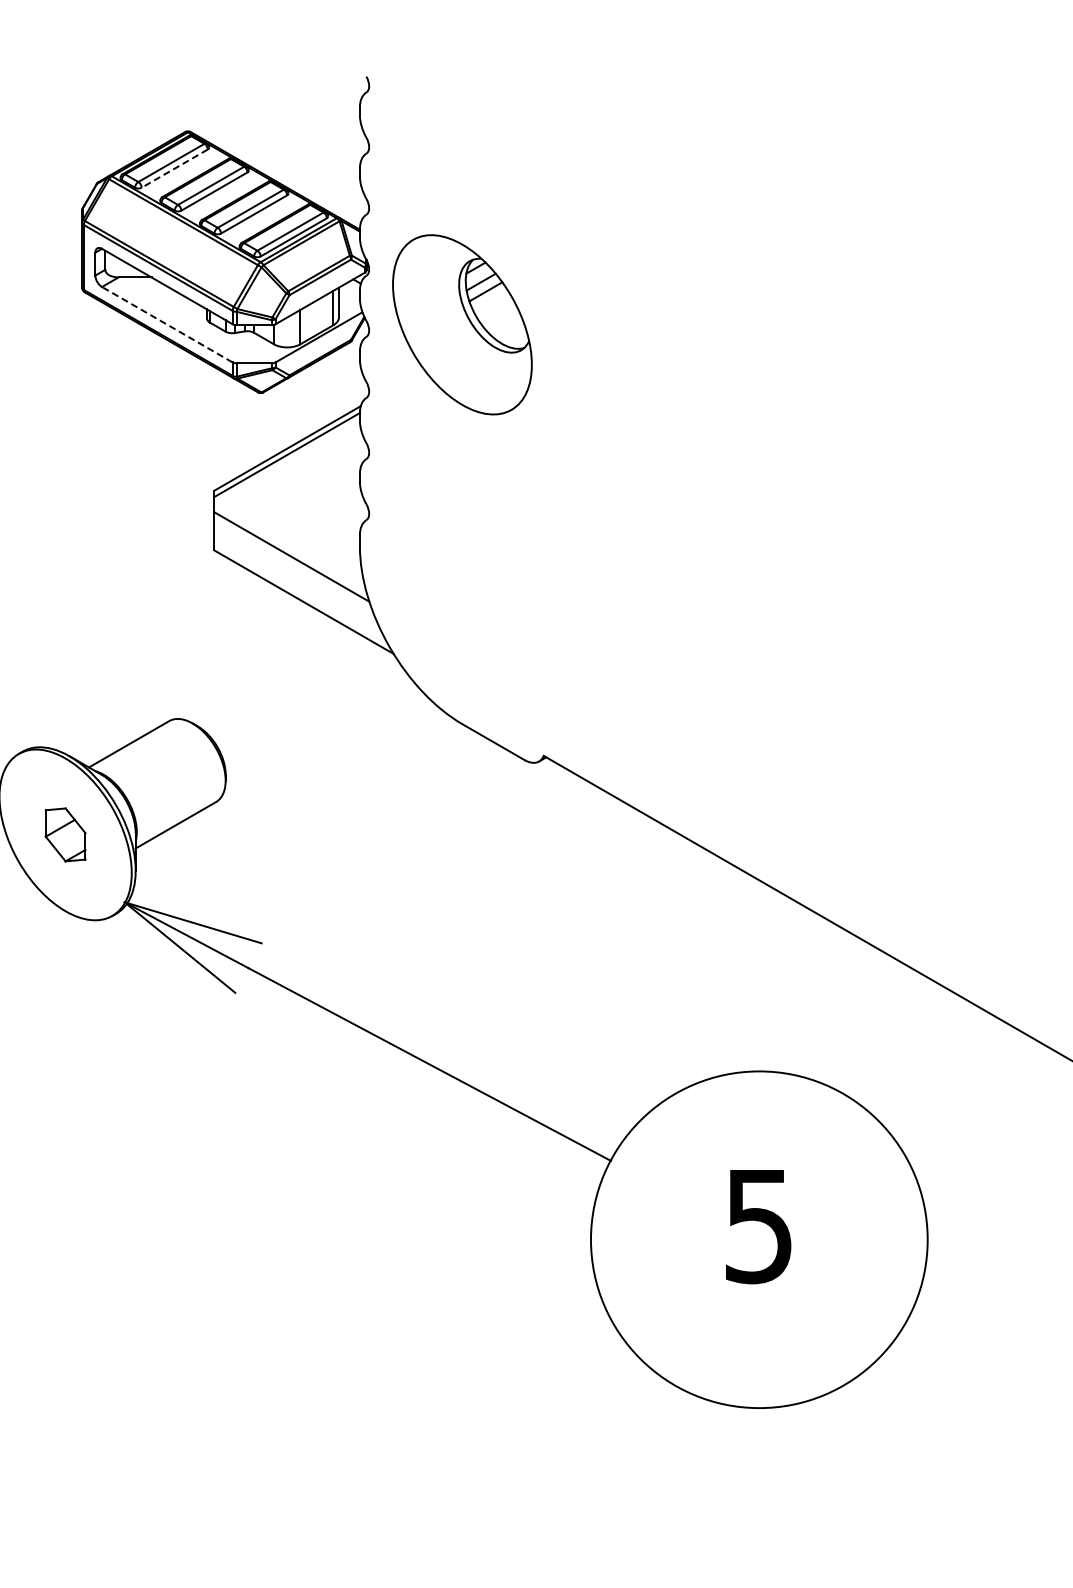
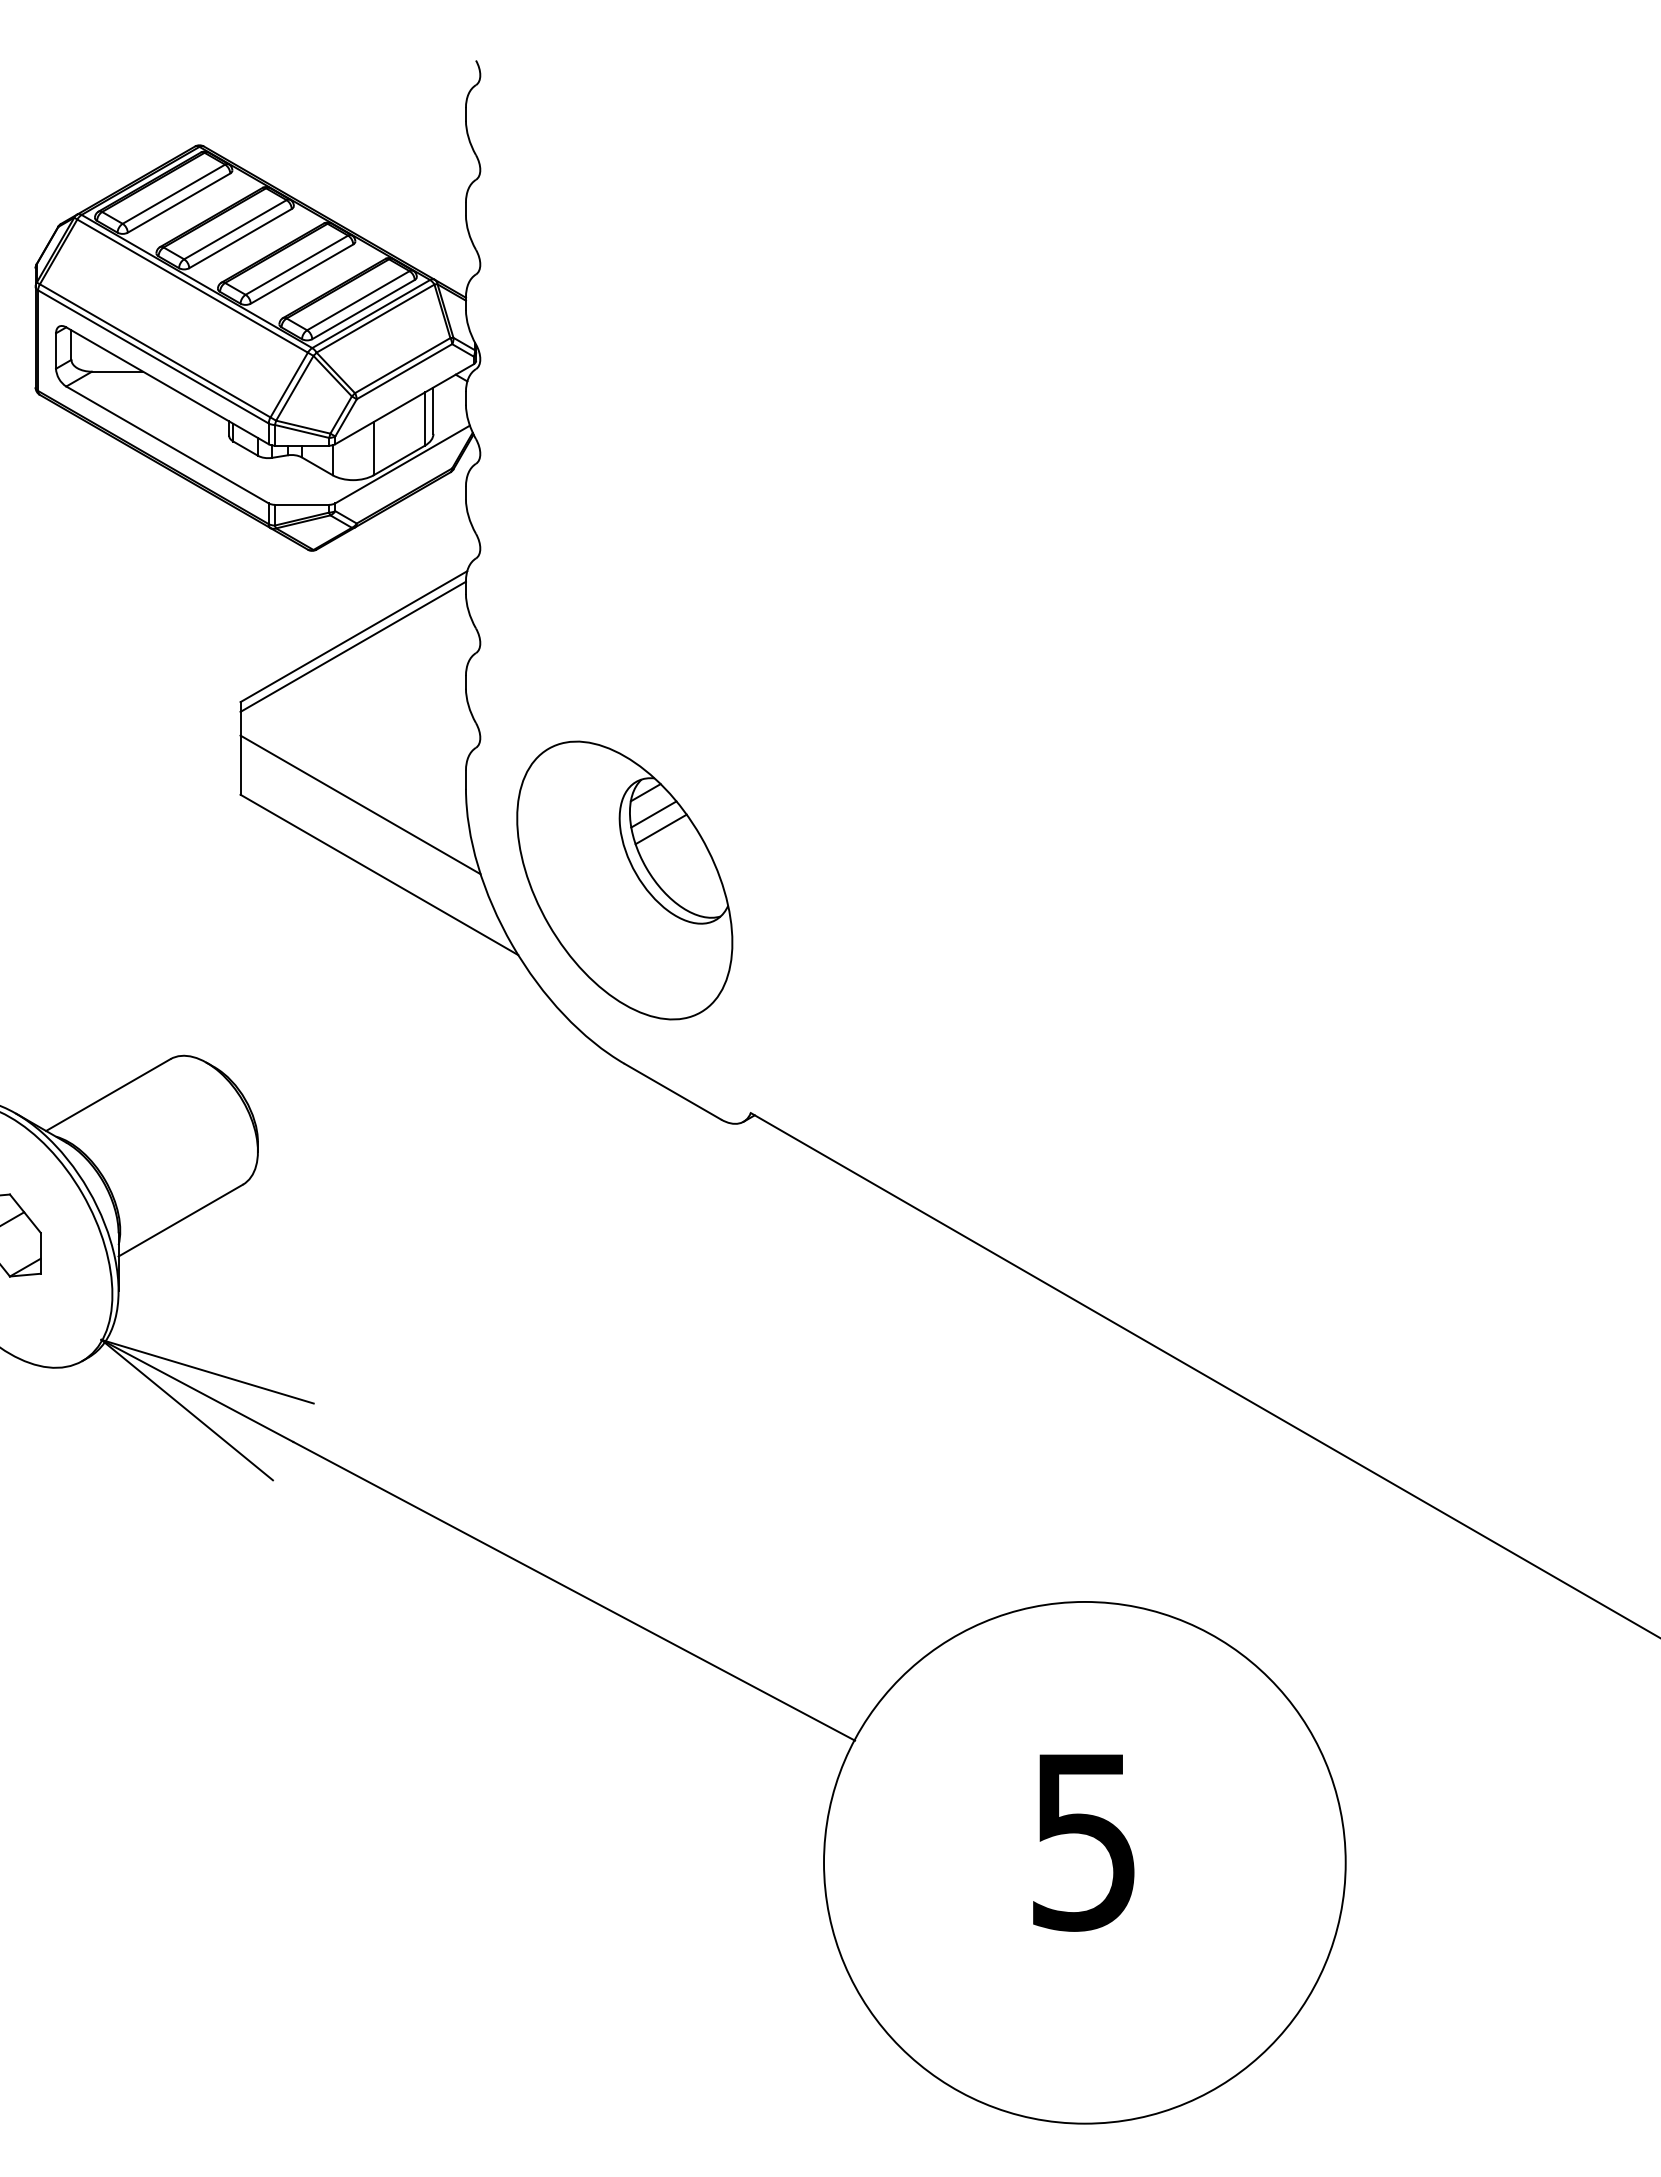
line: (174, 168) -> (178, 202), dashed -> solid
line: (166, 324) -> (166, 444), dashed -> solid
part: (462, 324) -> (624, 880), moved

